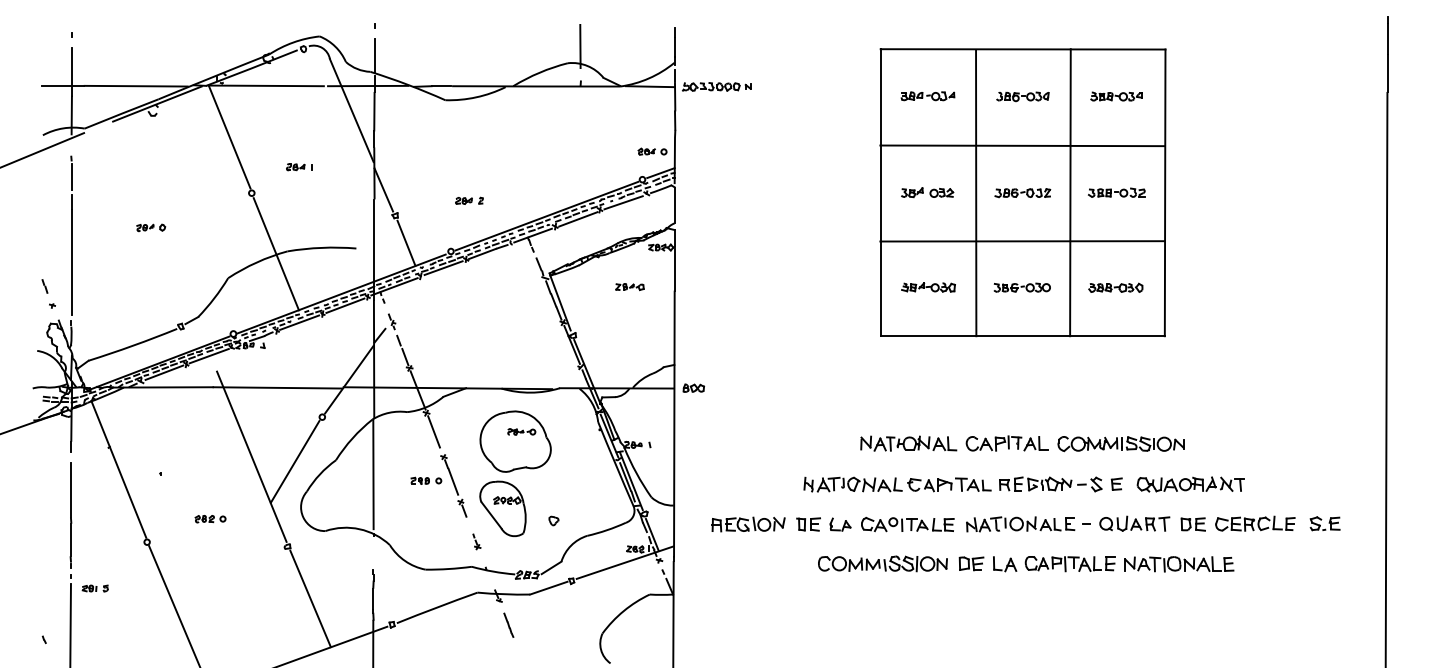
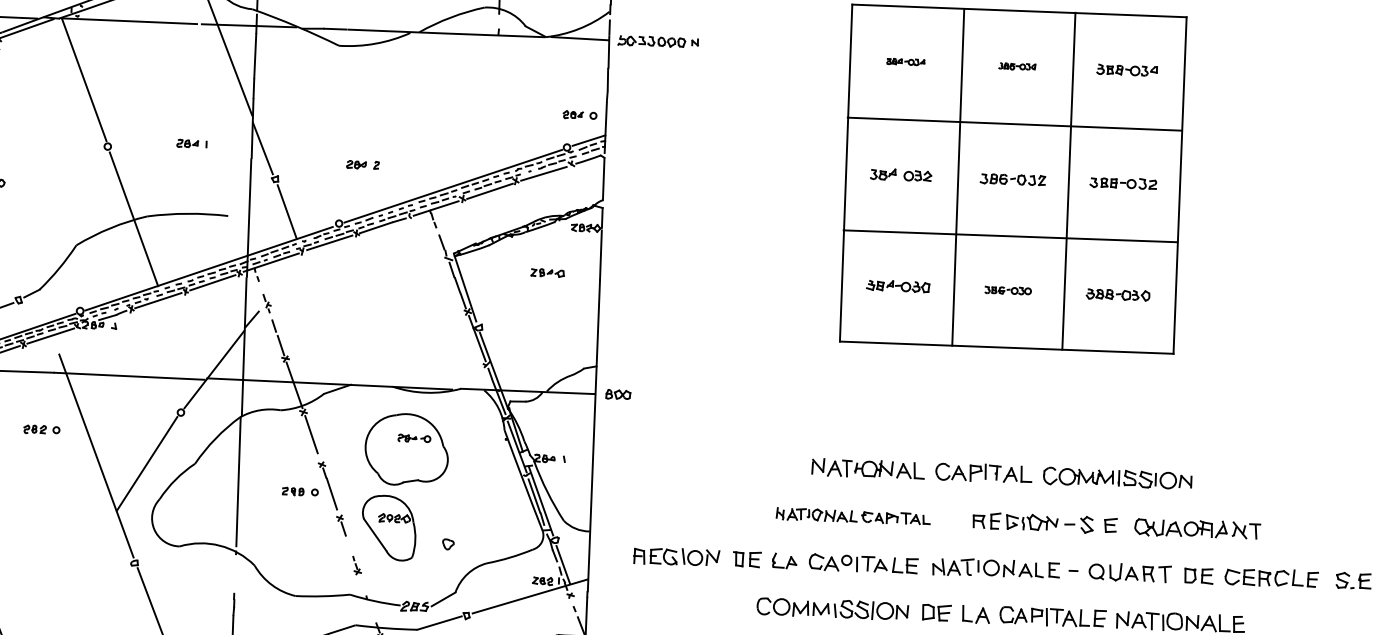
part: (927, 96) -> (905, 62), size x0.6
part: (1022, 96) -> (1016, 66), size x0.6
part: (299, 167) -> (192, 144), moved
part: (1021, 287) -> (1007, 290), size x0.7
part: (897, 484) -> (853, 516), size x0.7
part: (210, 519) -> (41, 430), moved

